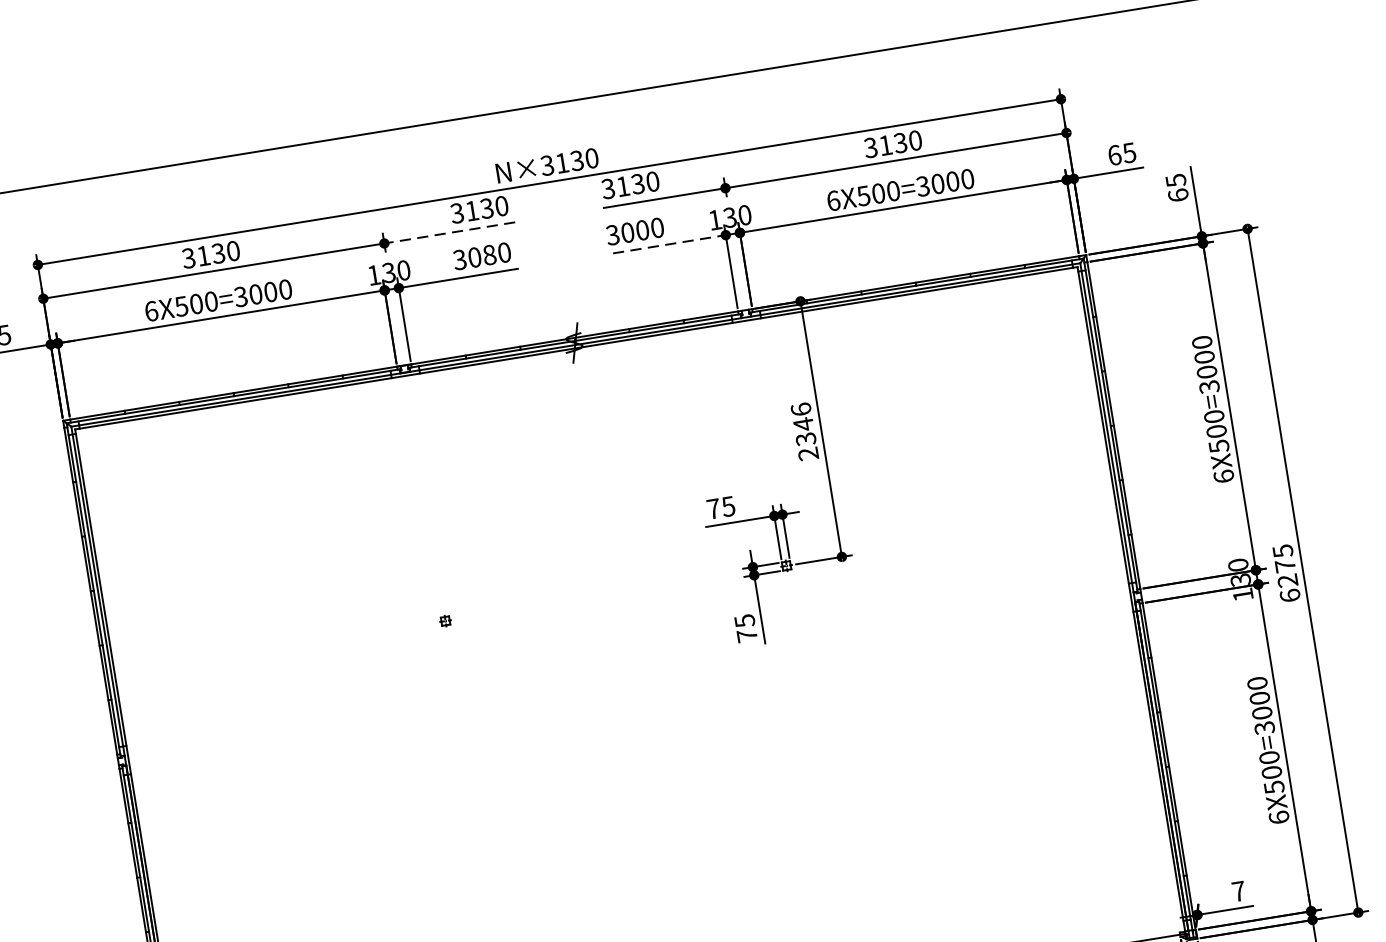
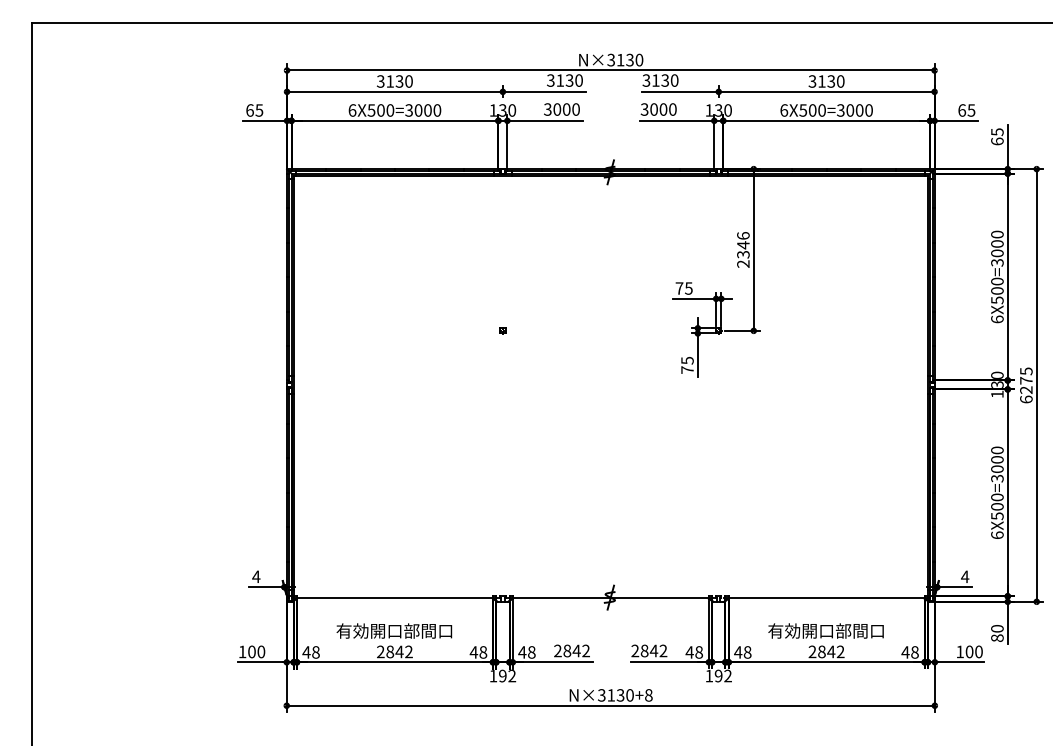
line: (448, 232) -> (543, 91), dashed -> solid
line: (667, 244) -> (677, 120), dashed -> solid
text: (489, 255) -> (566, 109), 3080 -> 3000
text: (1239, 890) -> (965, 576), 7 -> 4

